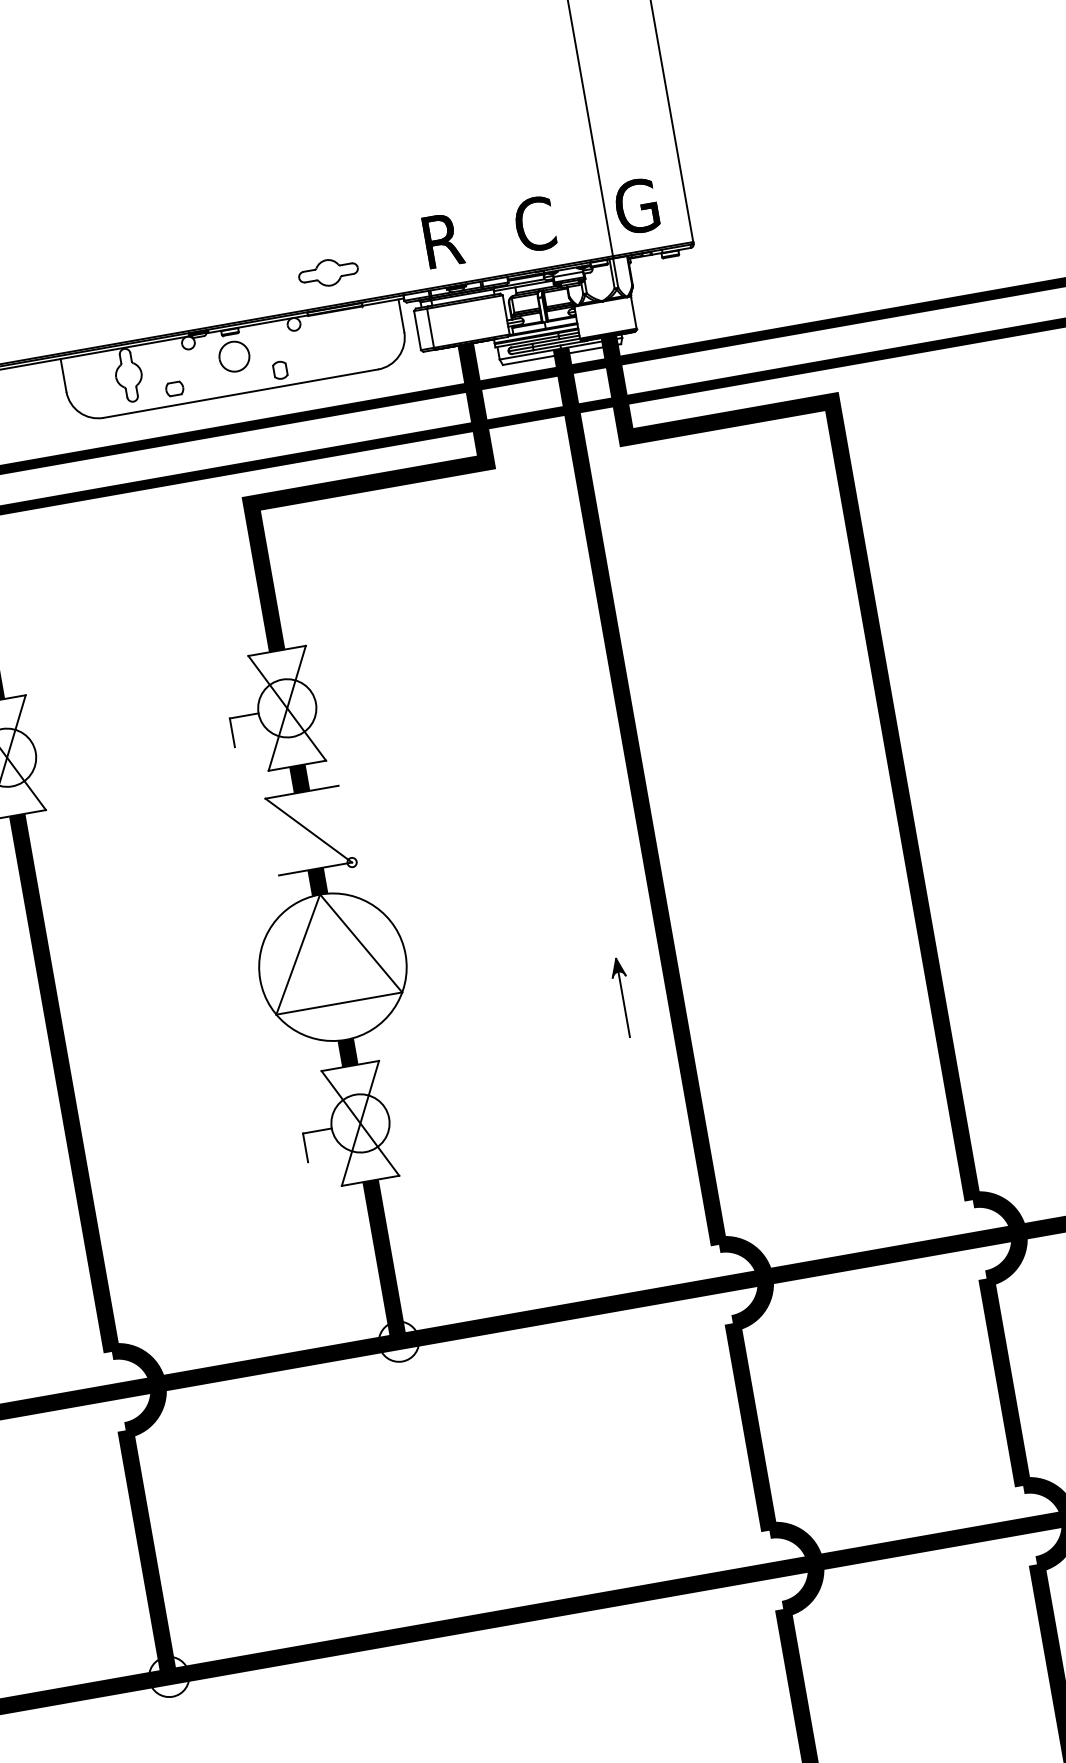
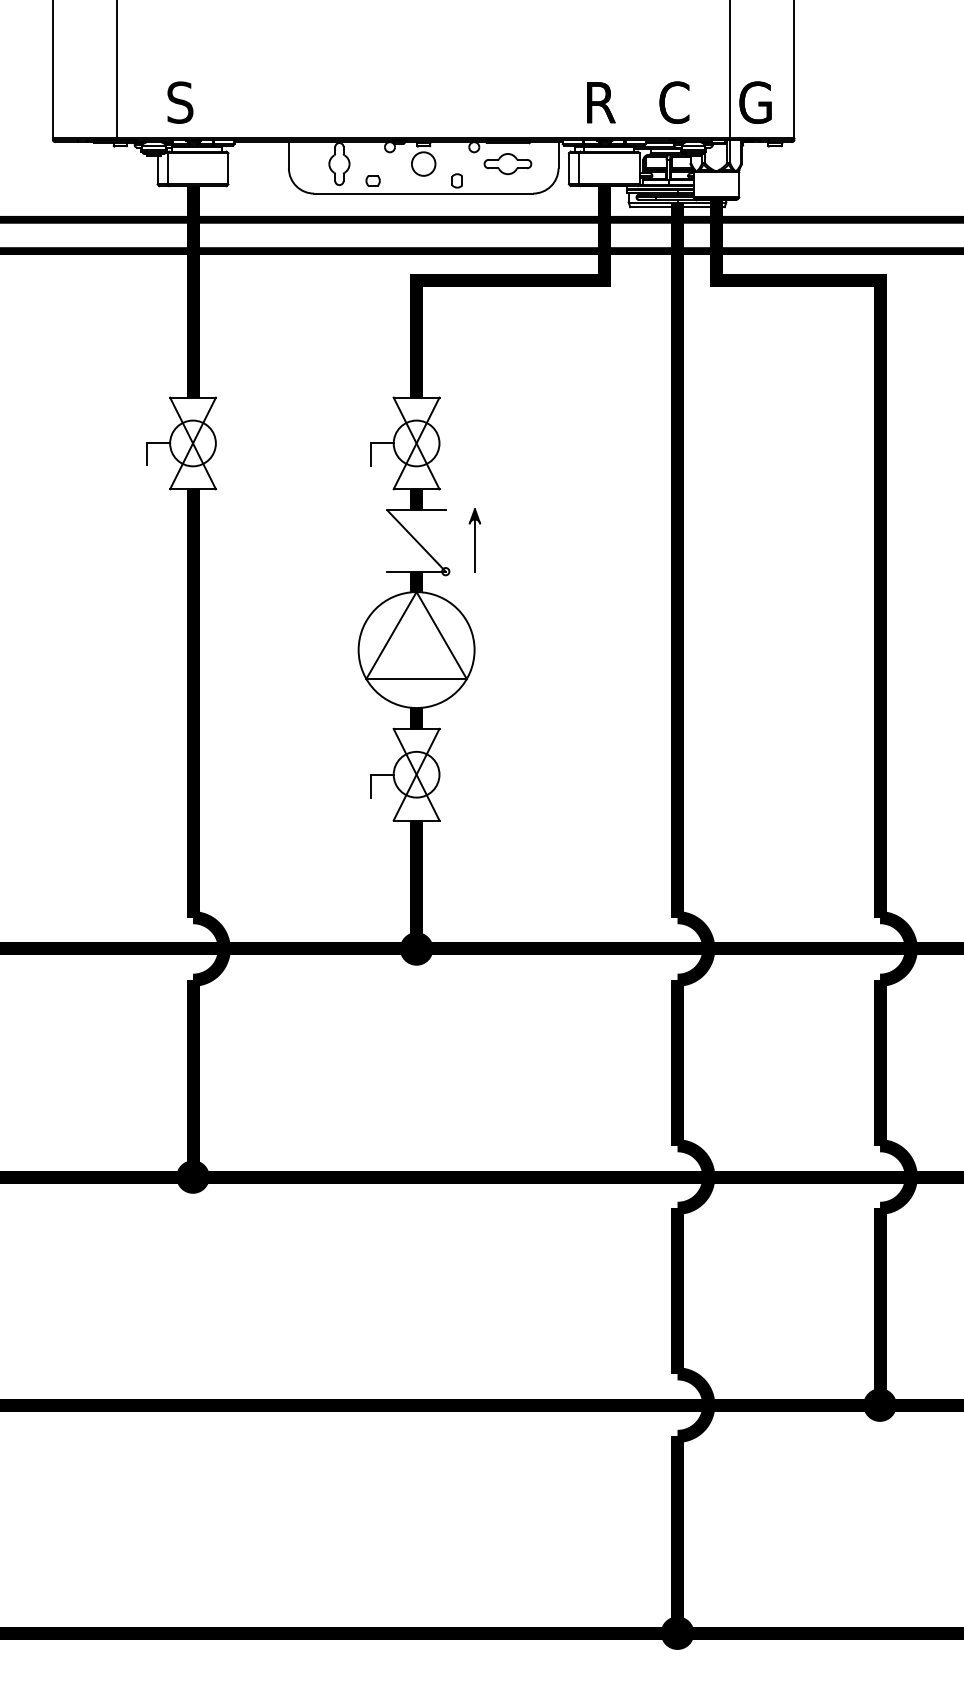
part: (328, 273) -> (507, 164), moved
part: (622, 998) -> (474, 540), moved
fill: (398, 1341) -> (416, 948), added
fill: (168, 1676) -> (192, 1176), added

